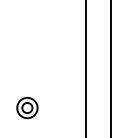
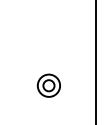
part: (27, 108) -> (49, 86), moved

